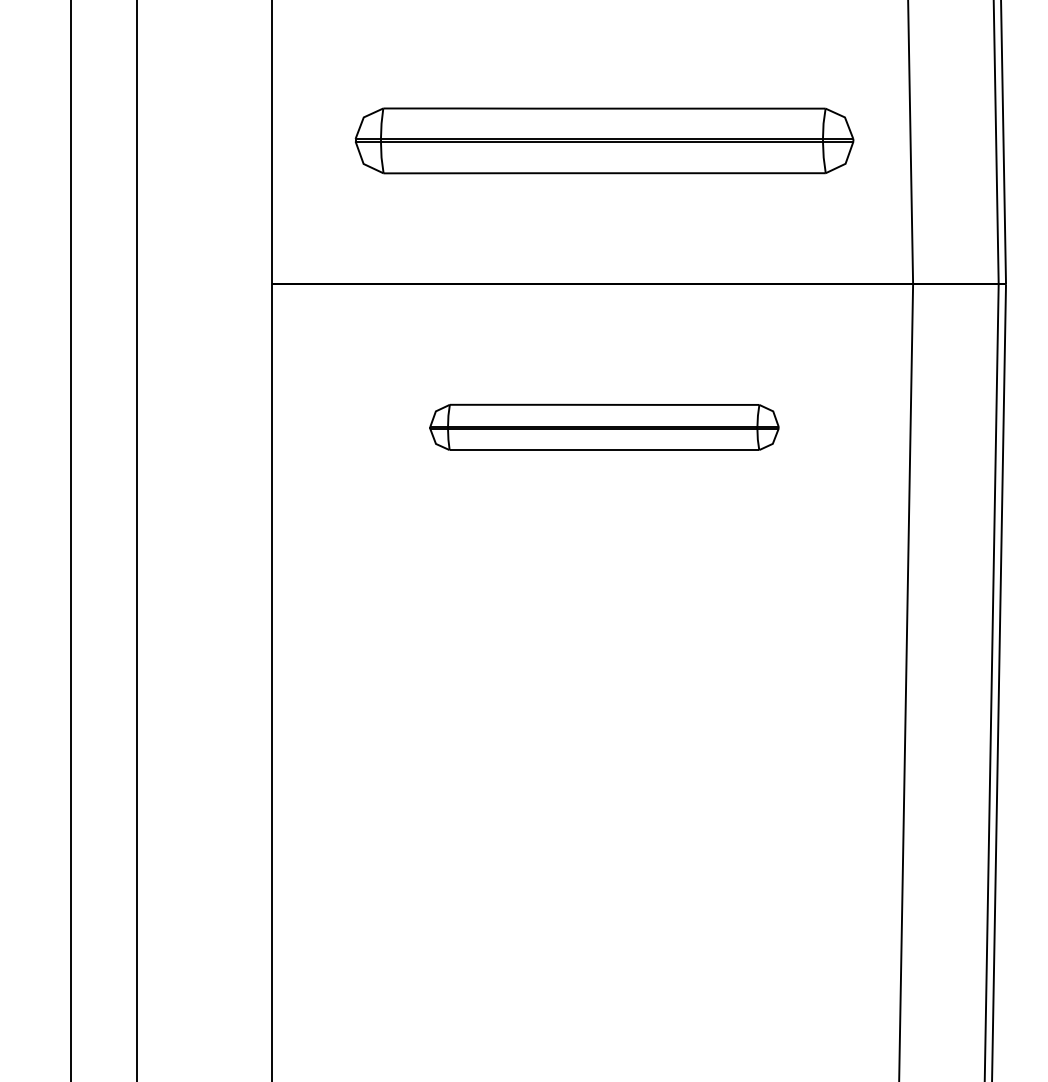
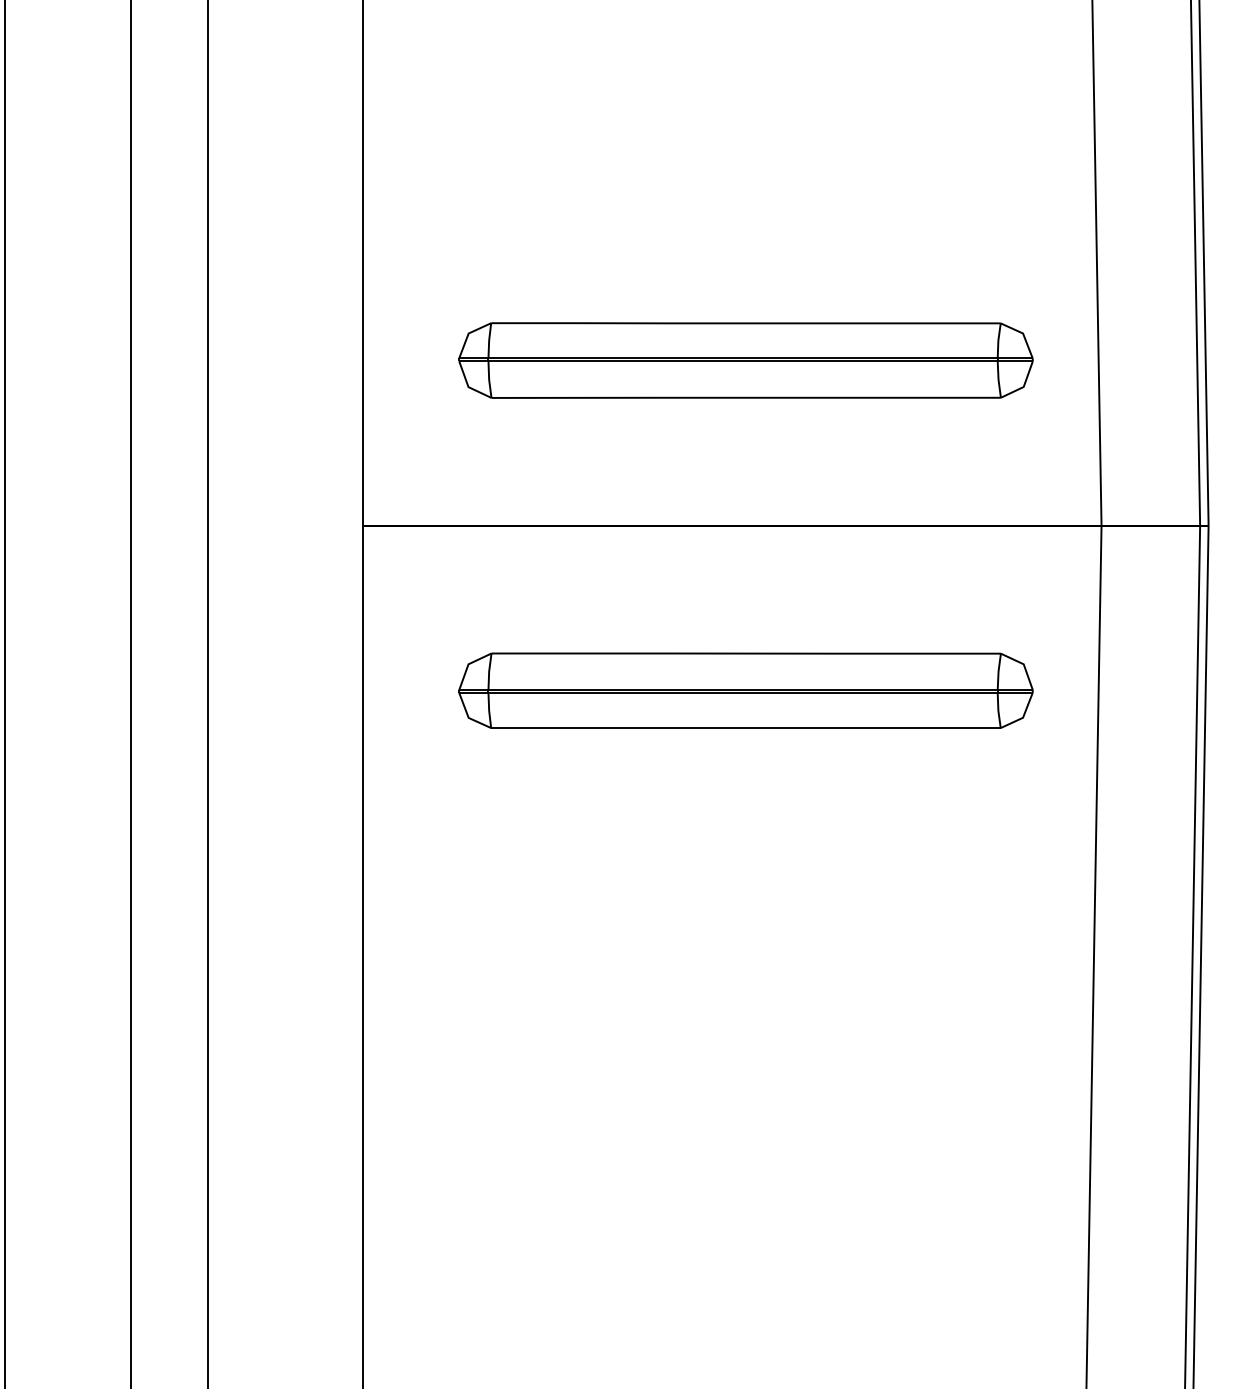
part: (604, 427) -> (745, 690), size x1.43

